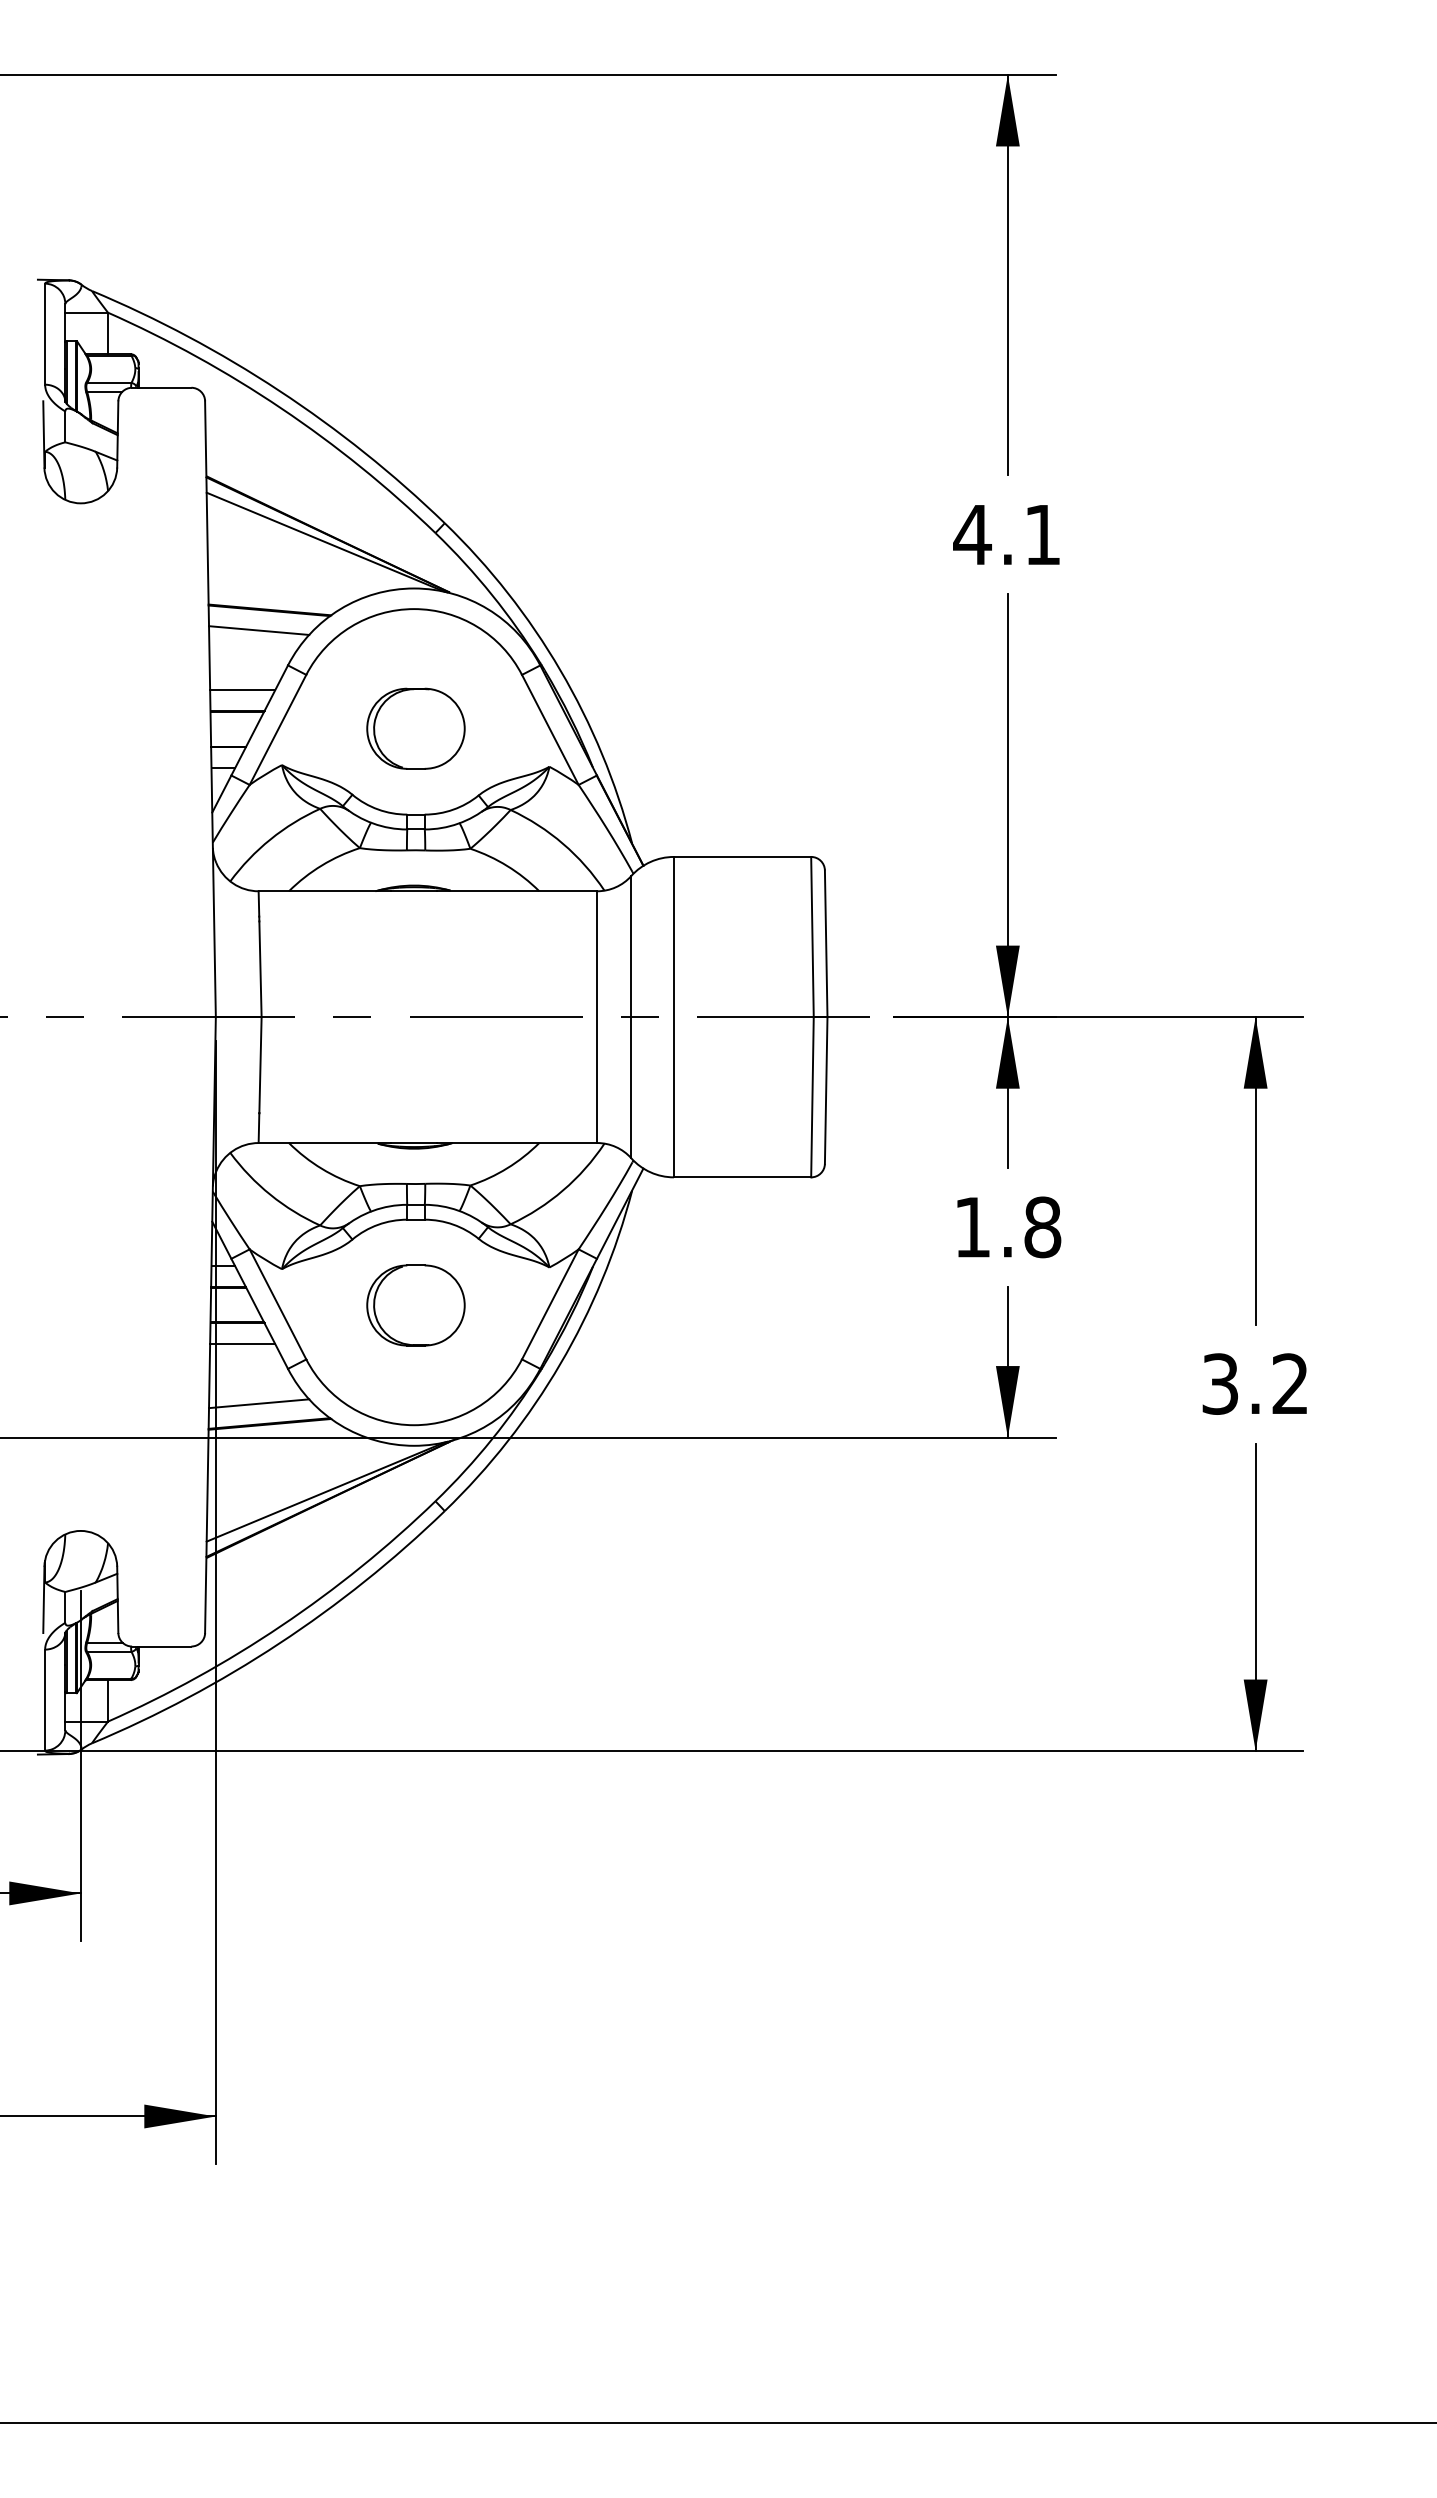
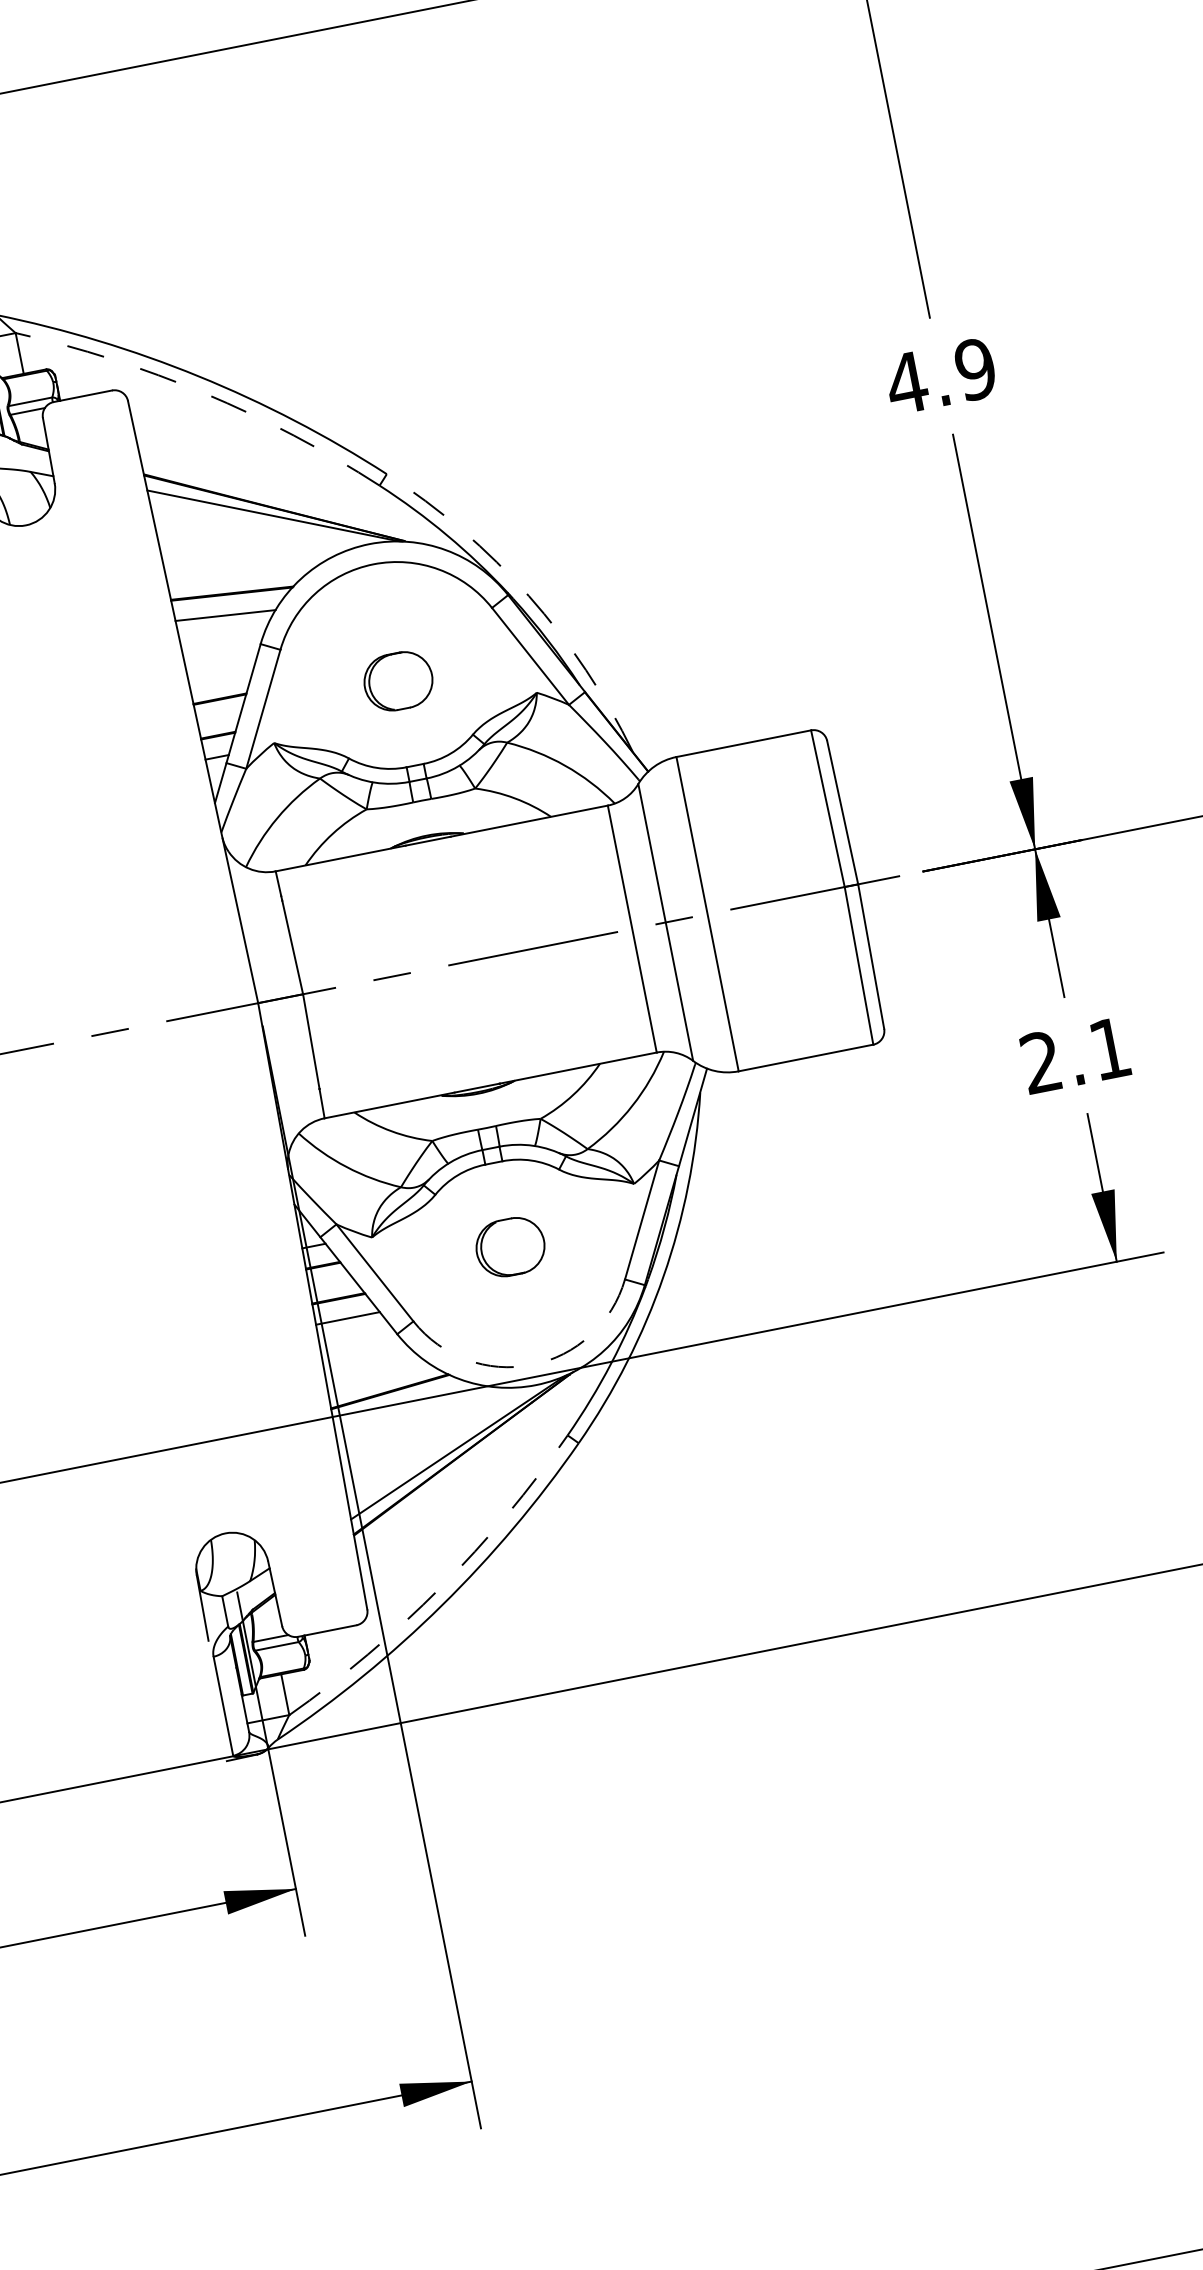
arc: (281, 408) -> (204, 393), solid -> dashed
text: (1042, 534) -> (975, 369), 4.1 -> 4.9
arc: (560, 670) -> (528, 596), solid -> dashed
line: (242, 690) -> (220, 677), removed
part: (415, 728) -> (397, 681), size x0.7
text: (1007, 1227) -> (1075, 1055), 1.8 -> 2.1
part: (415, 1305) -> (510, 1247), size x0.7
line: (259, 1403) -> (376, 1373), removed
arc: (414, 1425) -> (532, 1365), solid -> dashed
arc: (281, 1625) -> (440, 1587), solid -> dashed

